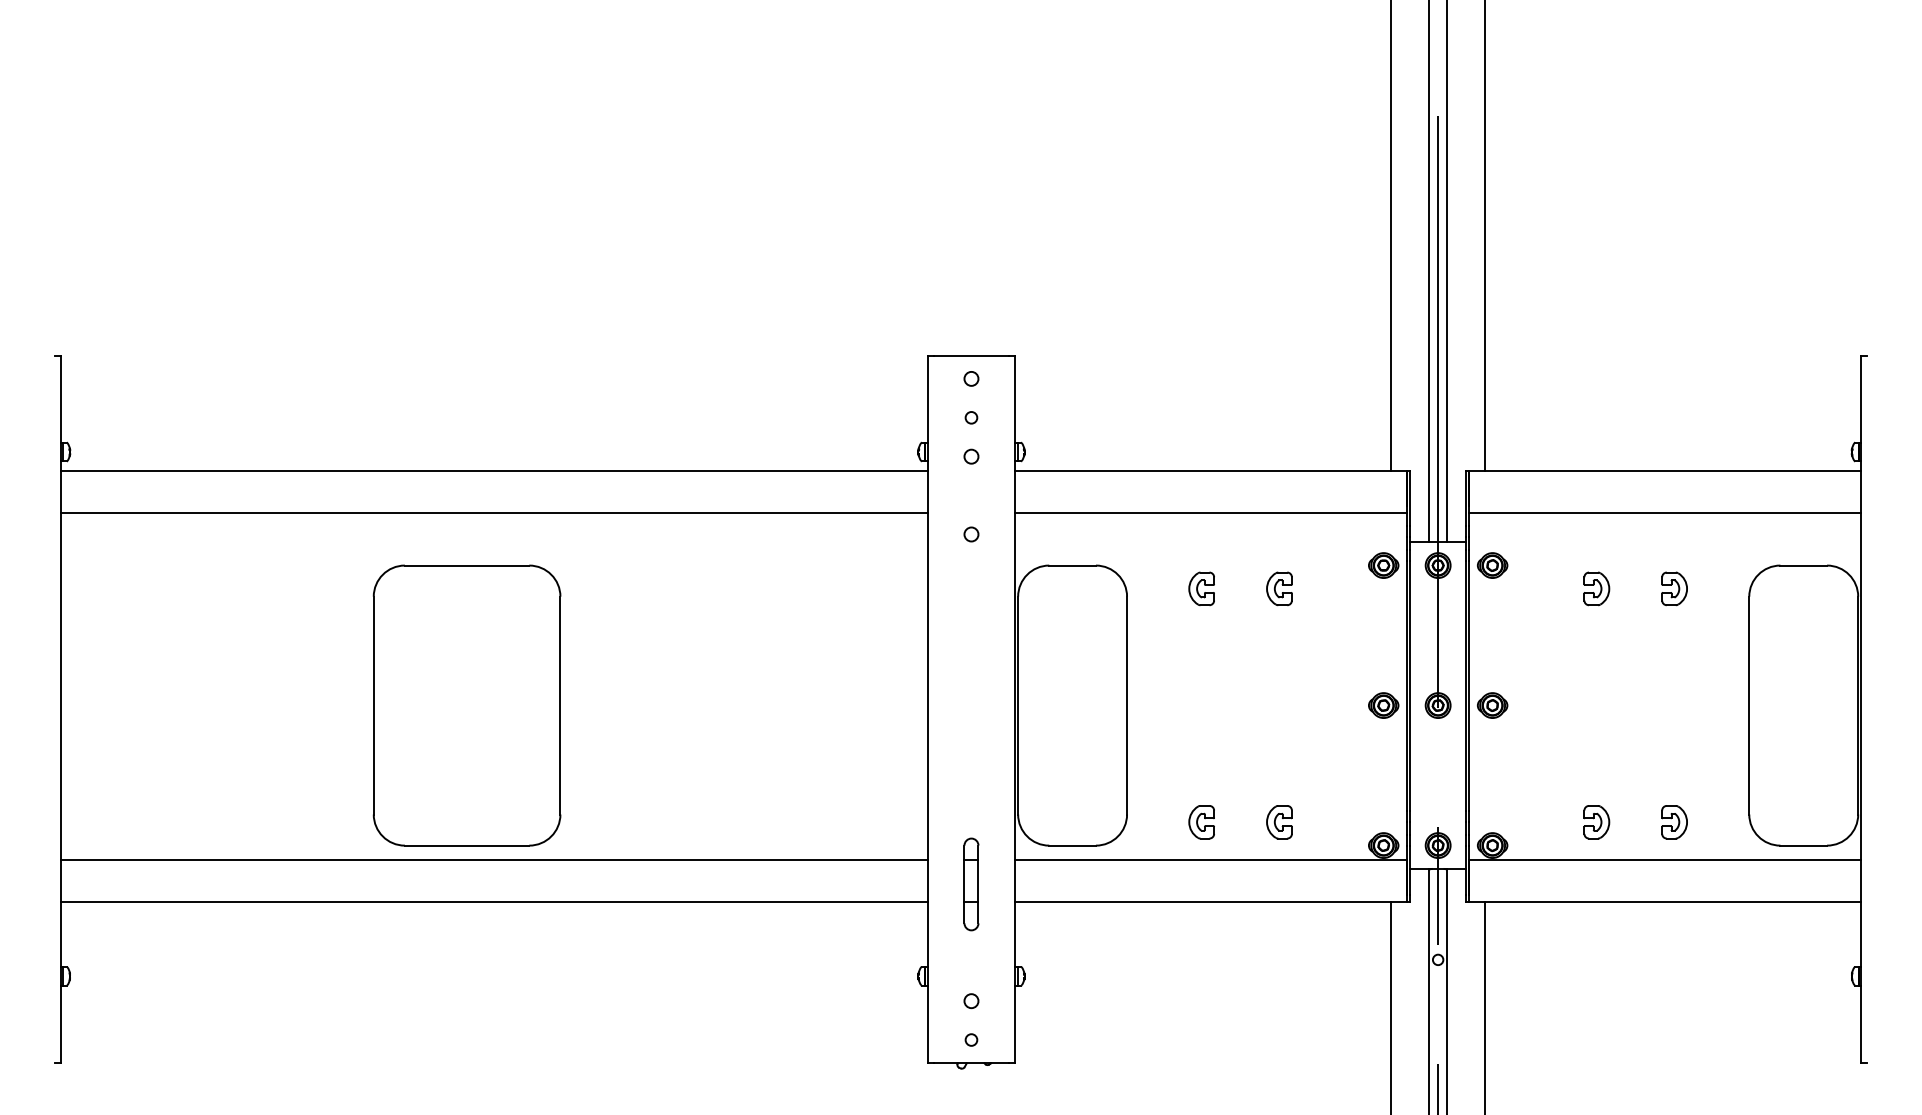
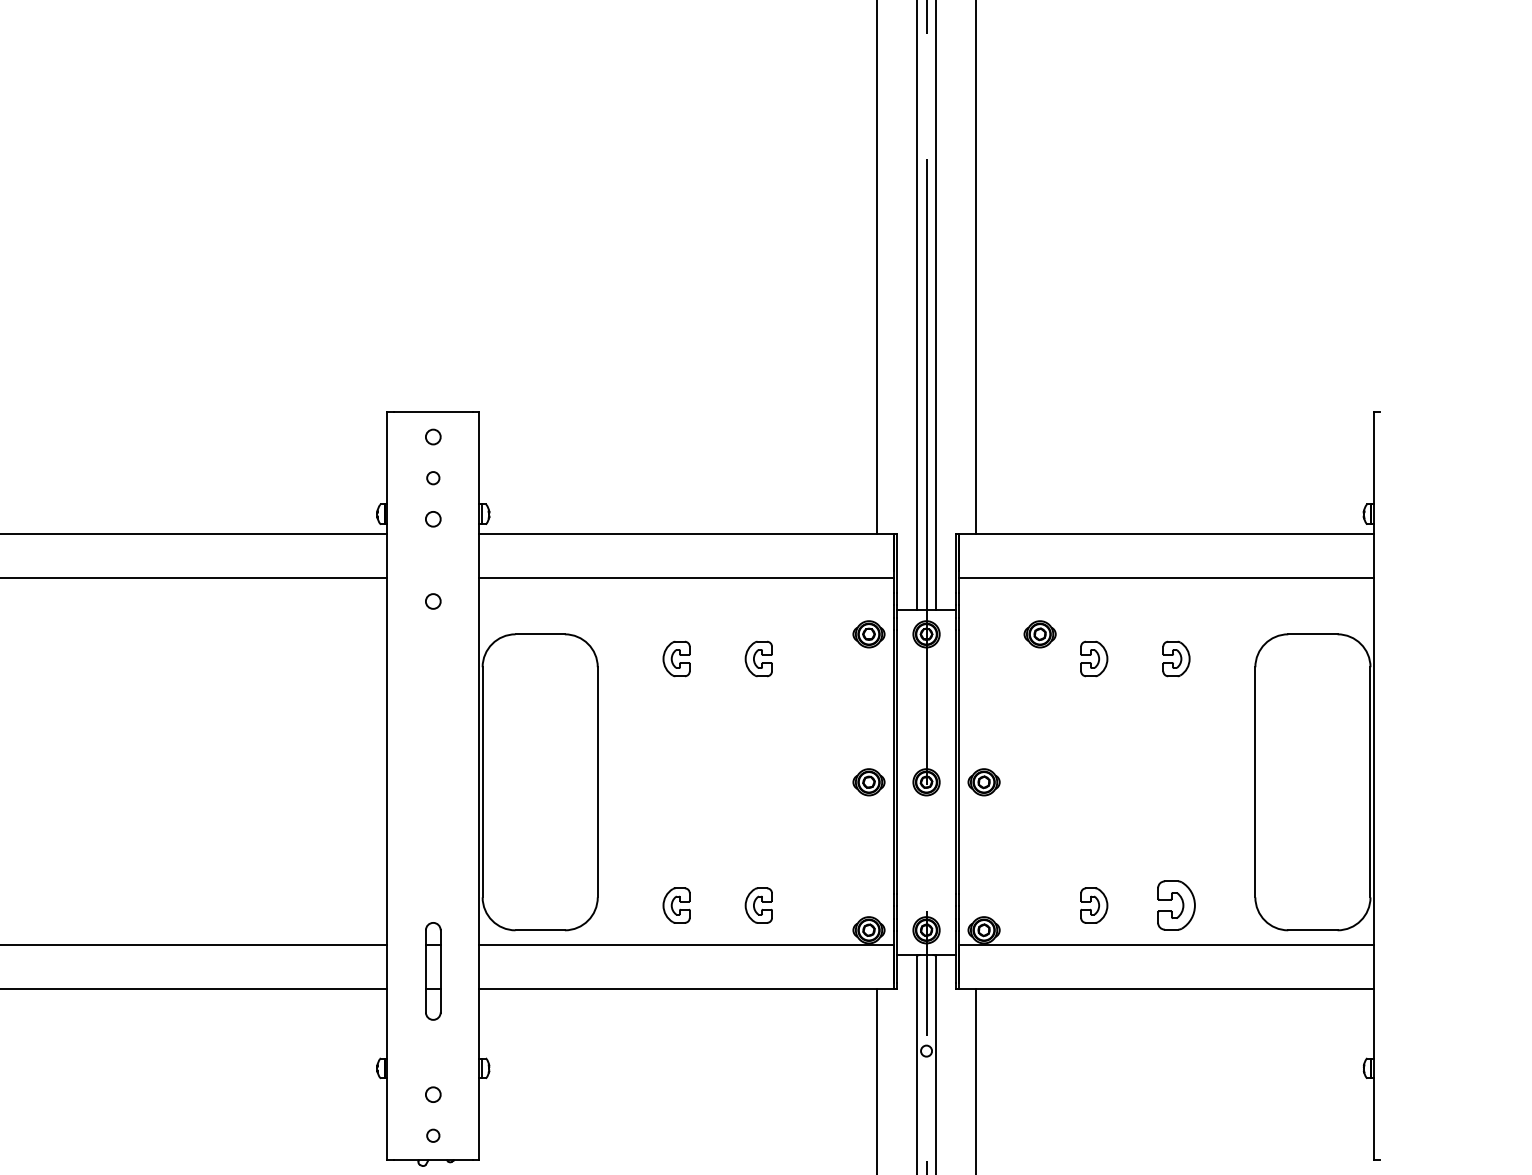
part: (1492, 565) -> (1040, 634), moved
part: (1674, 822) -> (1176, 905), size x1.4

